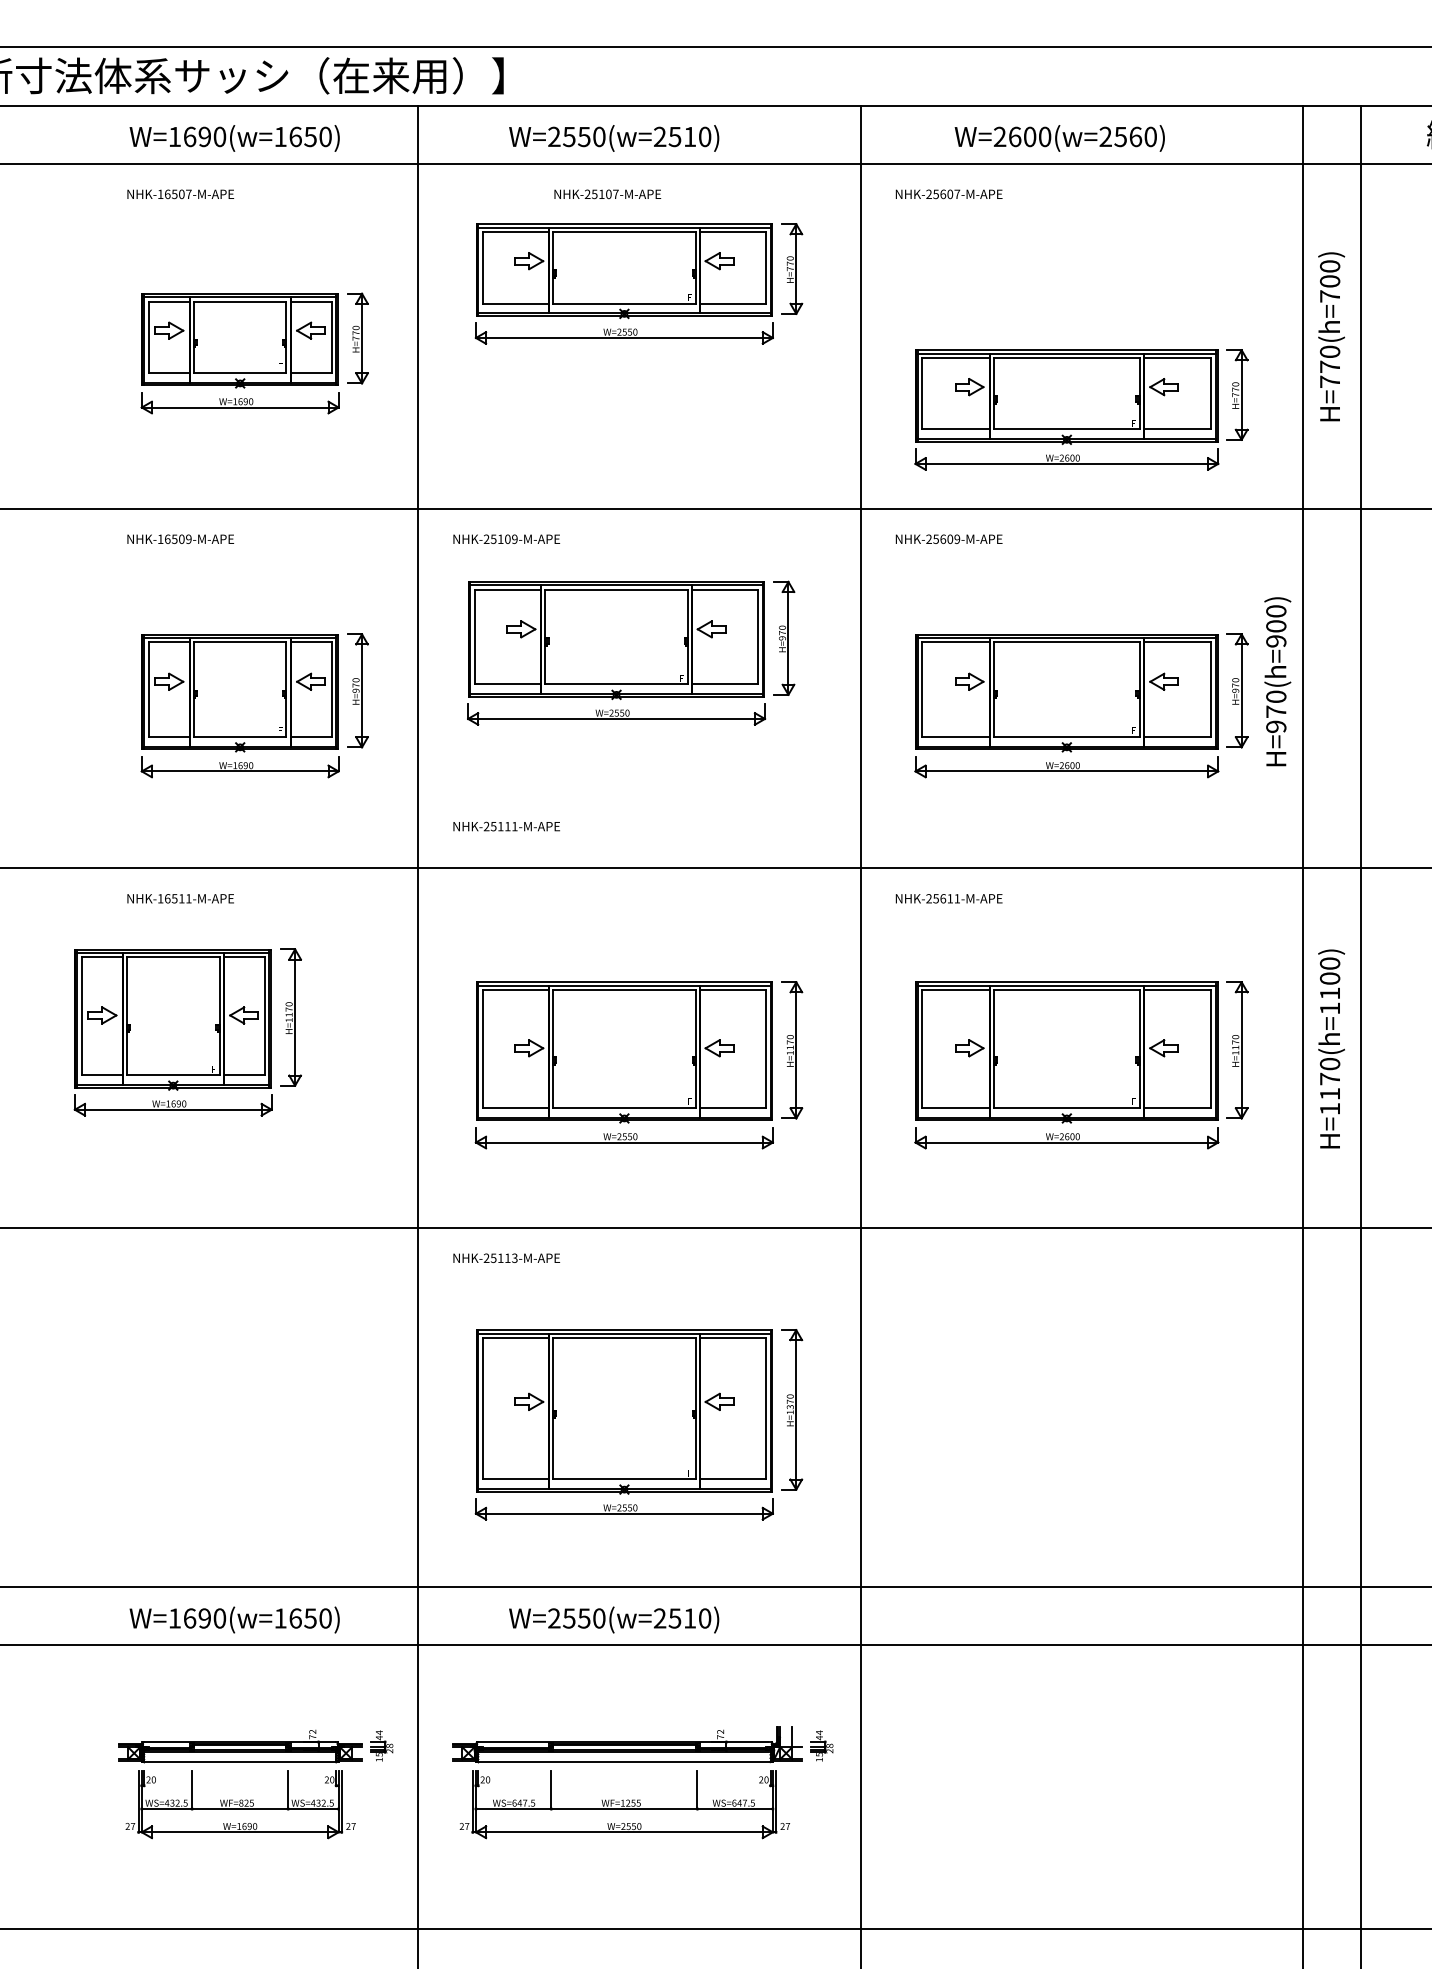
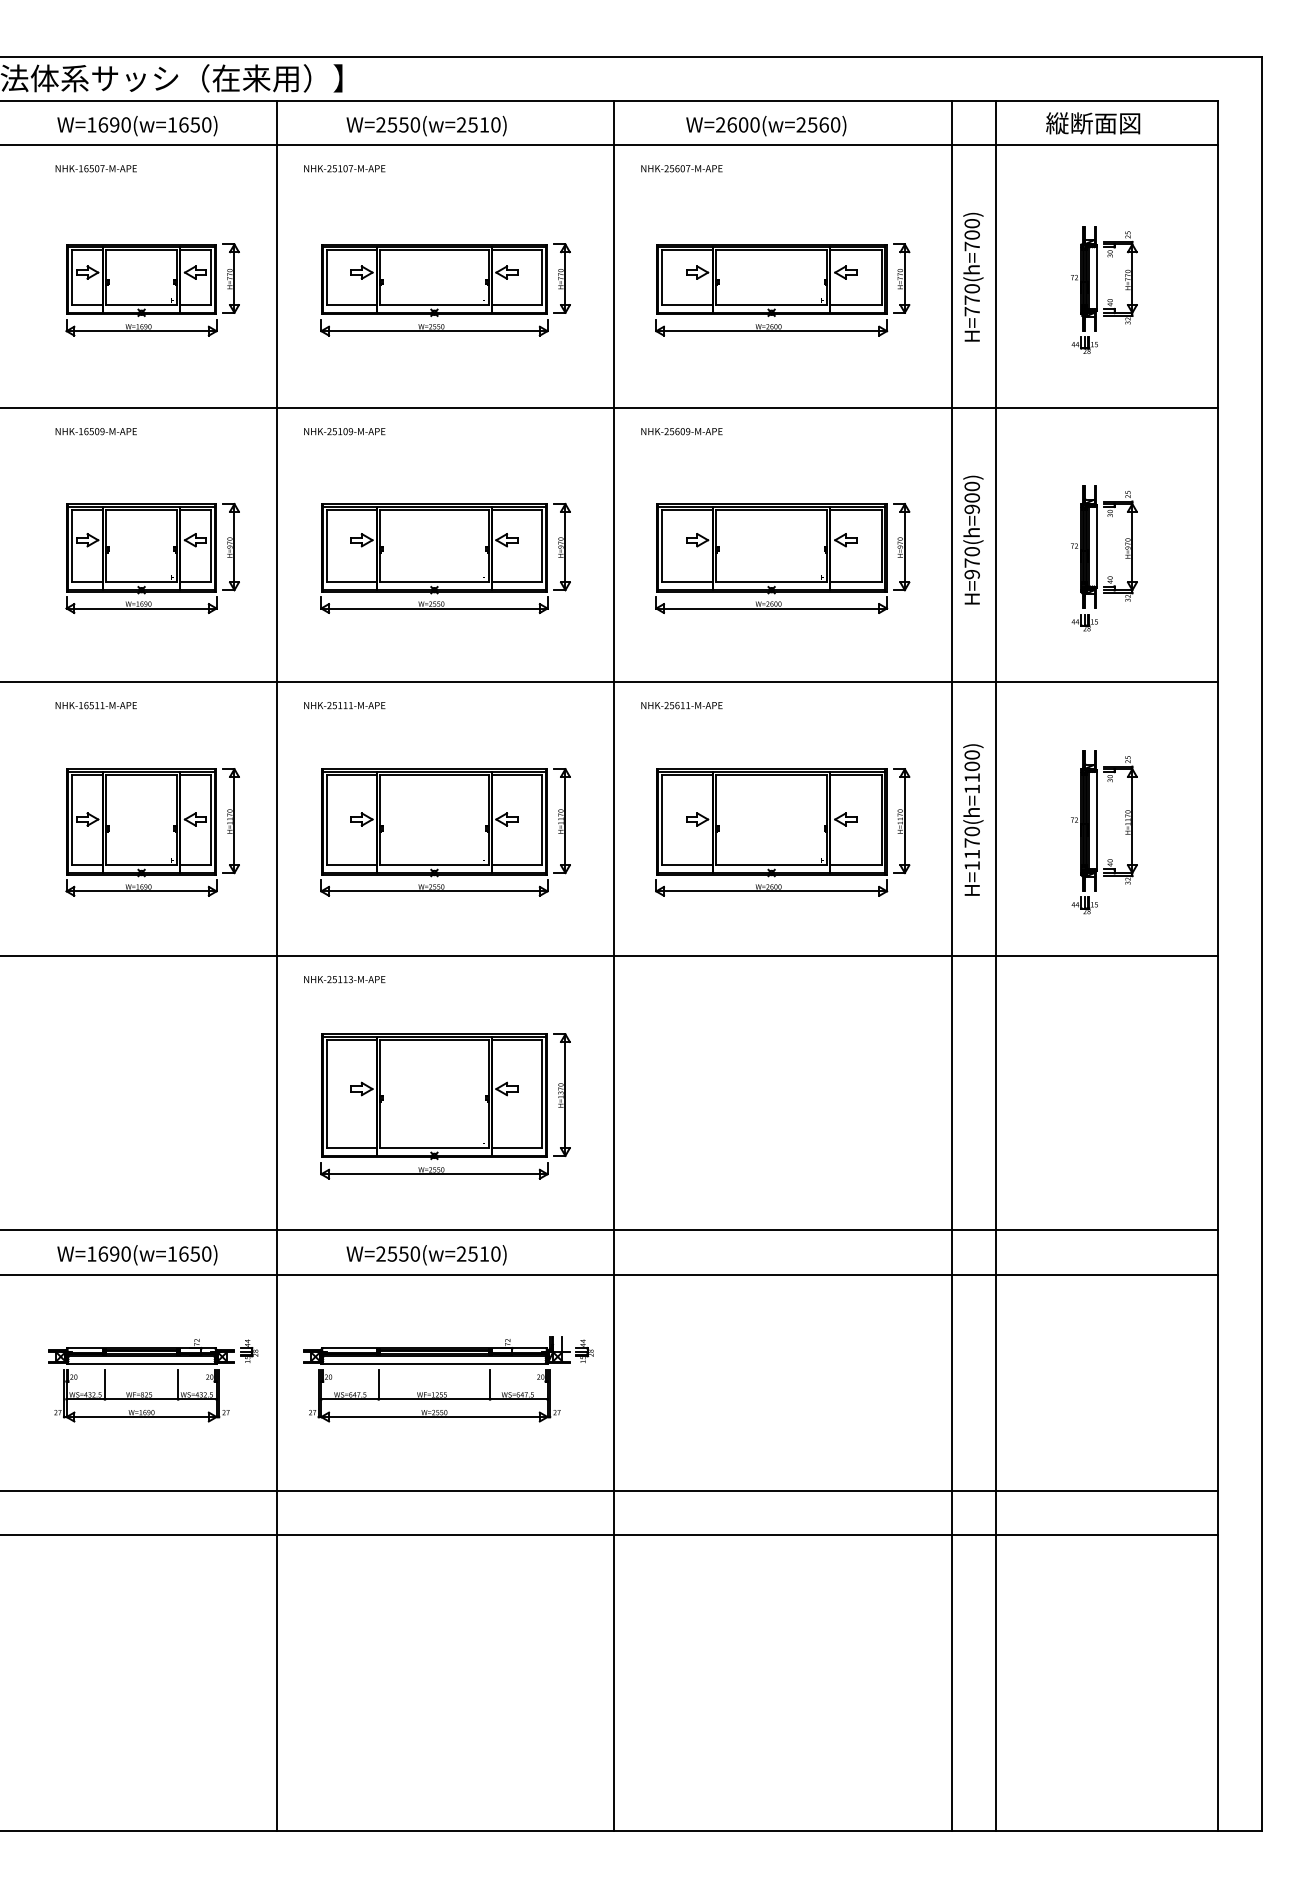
text: (607, 194) -> (344, 168), moved
part: (638, 283) -> (445, 289), moved
part: (1081, 409) -> (782, 289), moved
part: (631, 652) -> (445, 557), moved
text: (1277, 680) -> (973, 539), moved
text: (506, 826) -> (344, 705), moved
part: (187, 1032) -> (152, 832), moved

